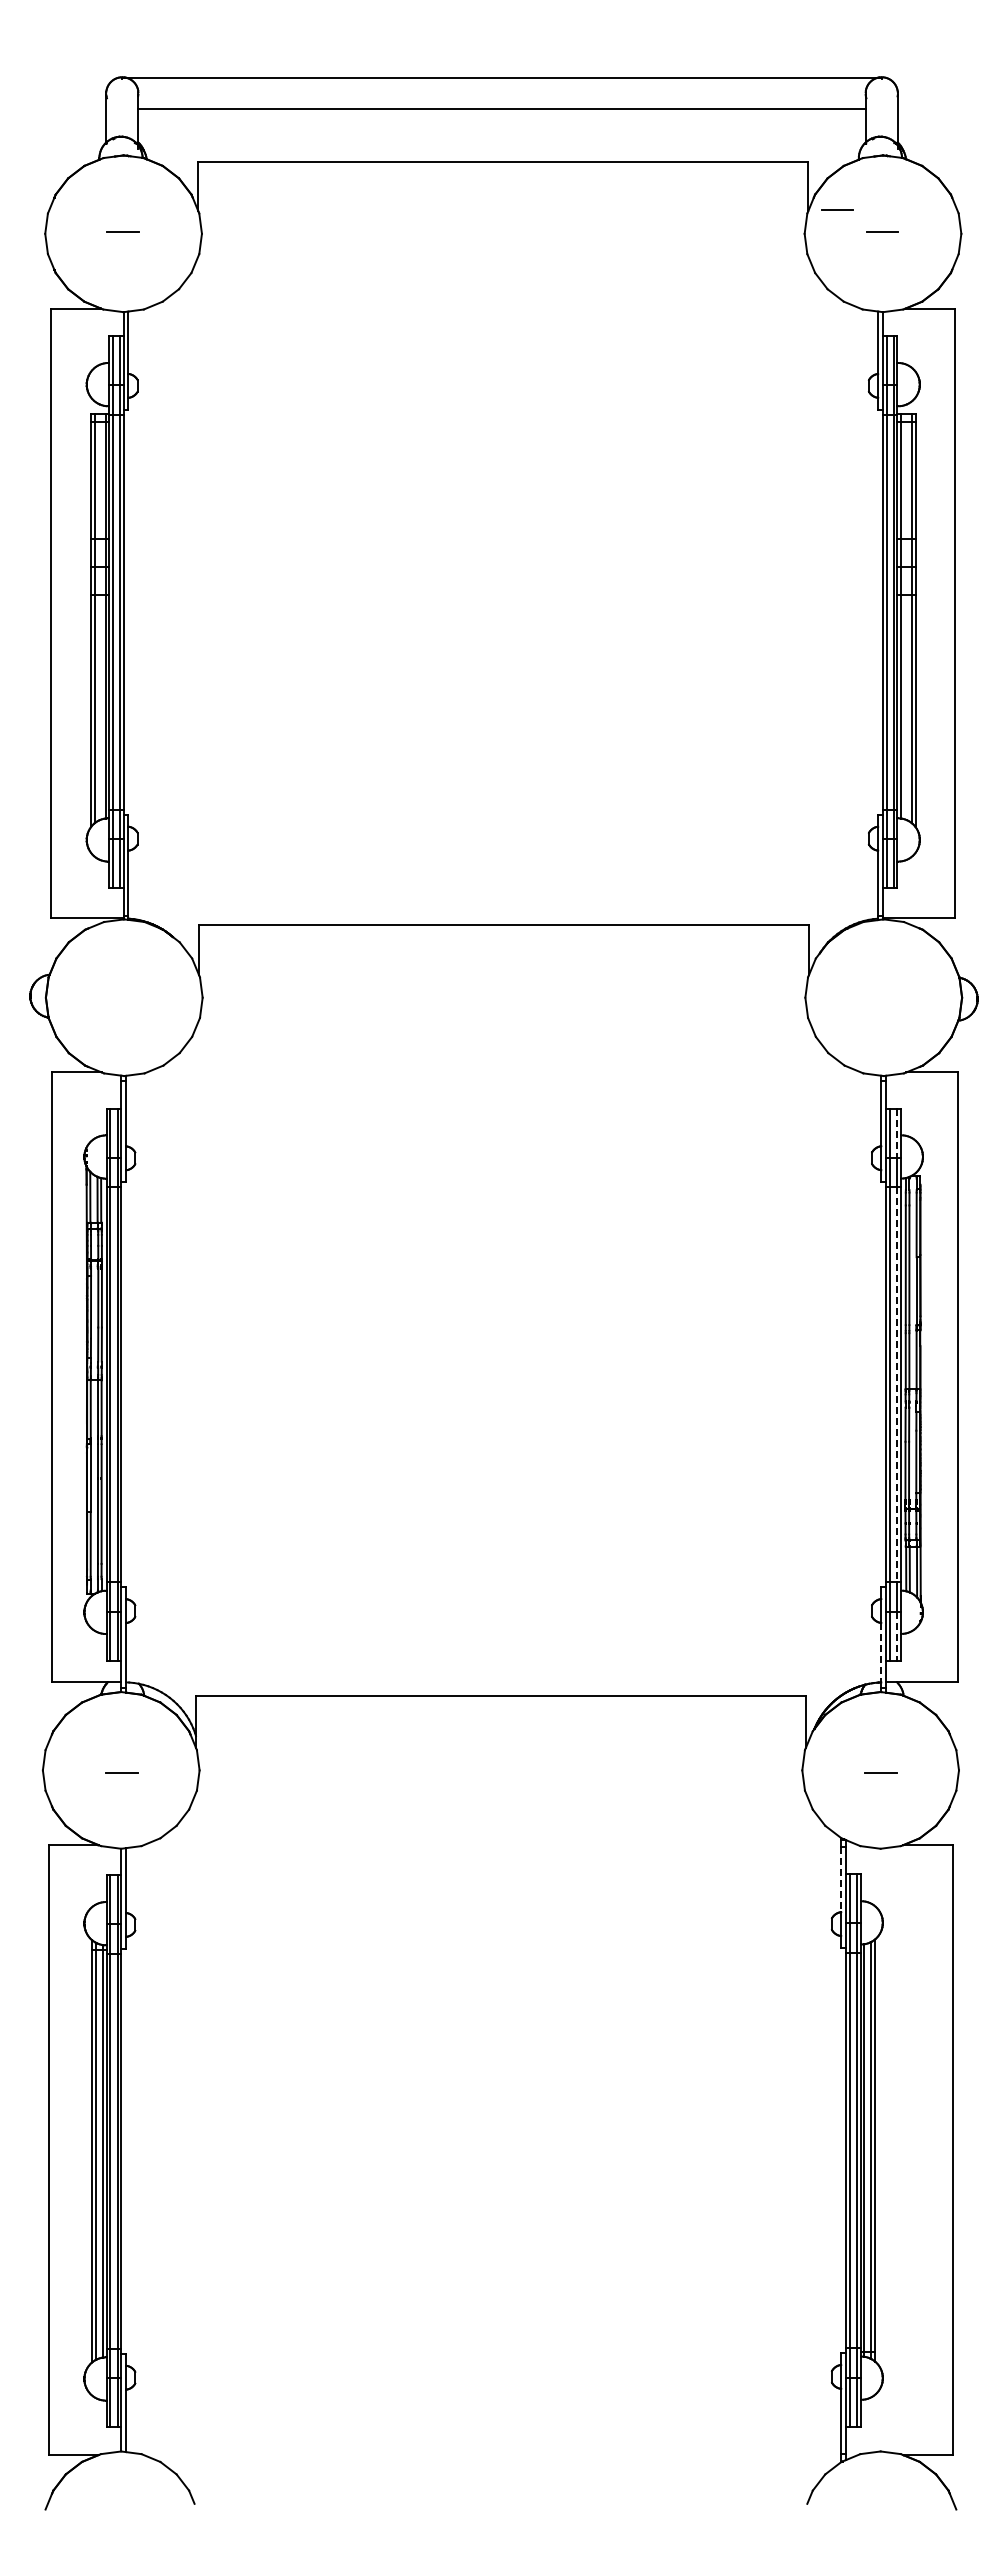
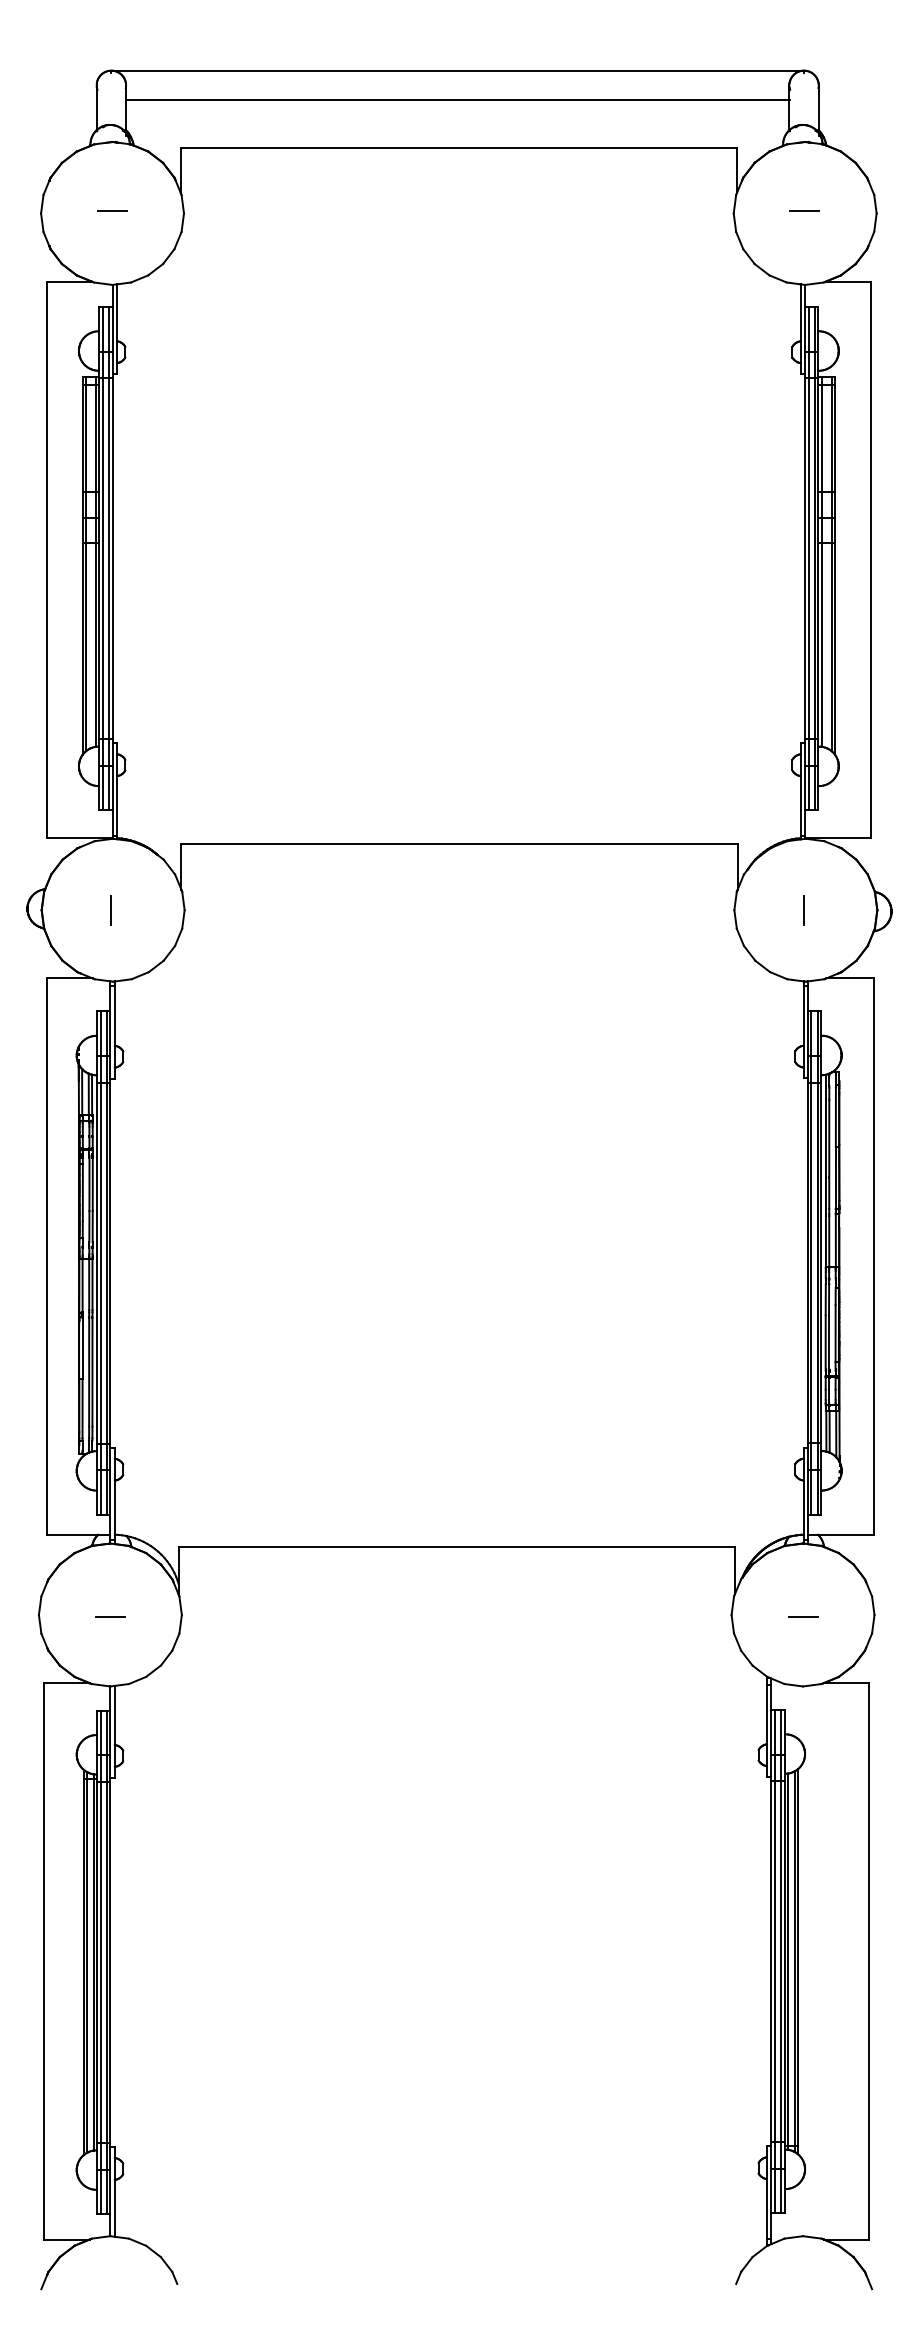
line: (837, 209) -> (763, 191), removed
line: (121, 997) -> (110, 910), added
line: (880, 997) -> (802, 910), added
line: (896, 1133) -> (817, 1034), dashed -> solid
line: (896, 1384) -> (817, 1263), dashed -> solid
line: (896, 1636) -> (817, 1492), dashed -> solid
line: (881, 1652) -> (803, 1507), dashed -> solid
line: (841, 1879) -> (767, 1714), dashed -> solid

